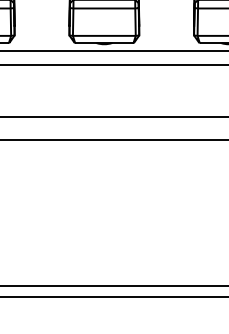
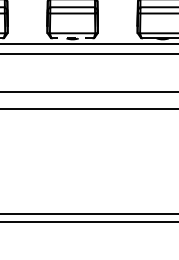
line: (104, 43) -> (72, 38), solid -> dashed

